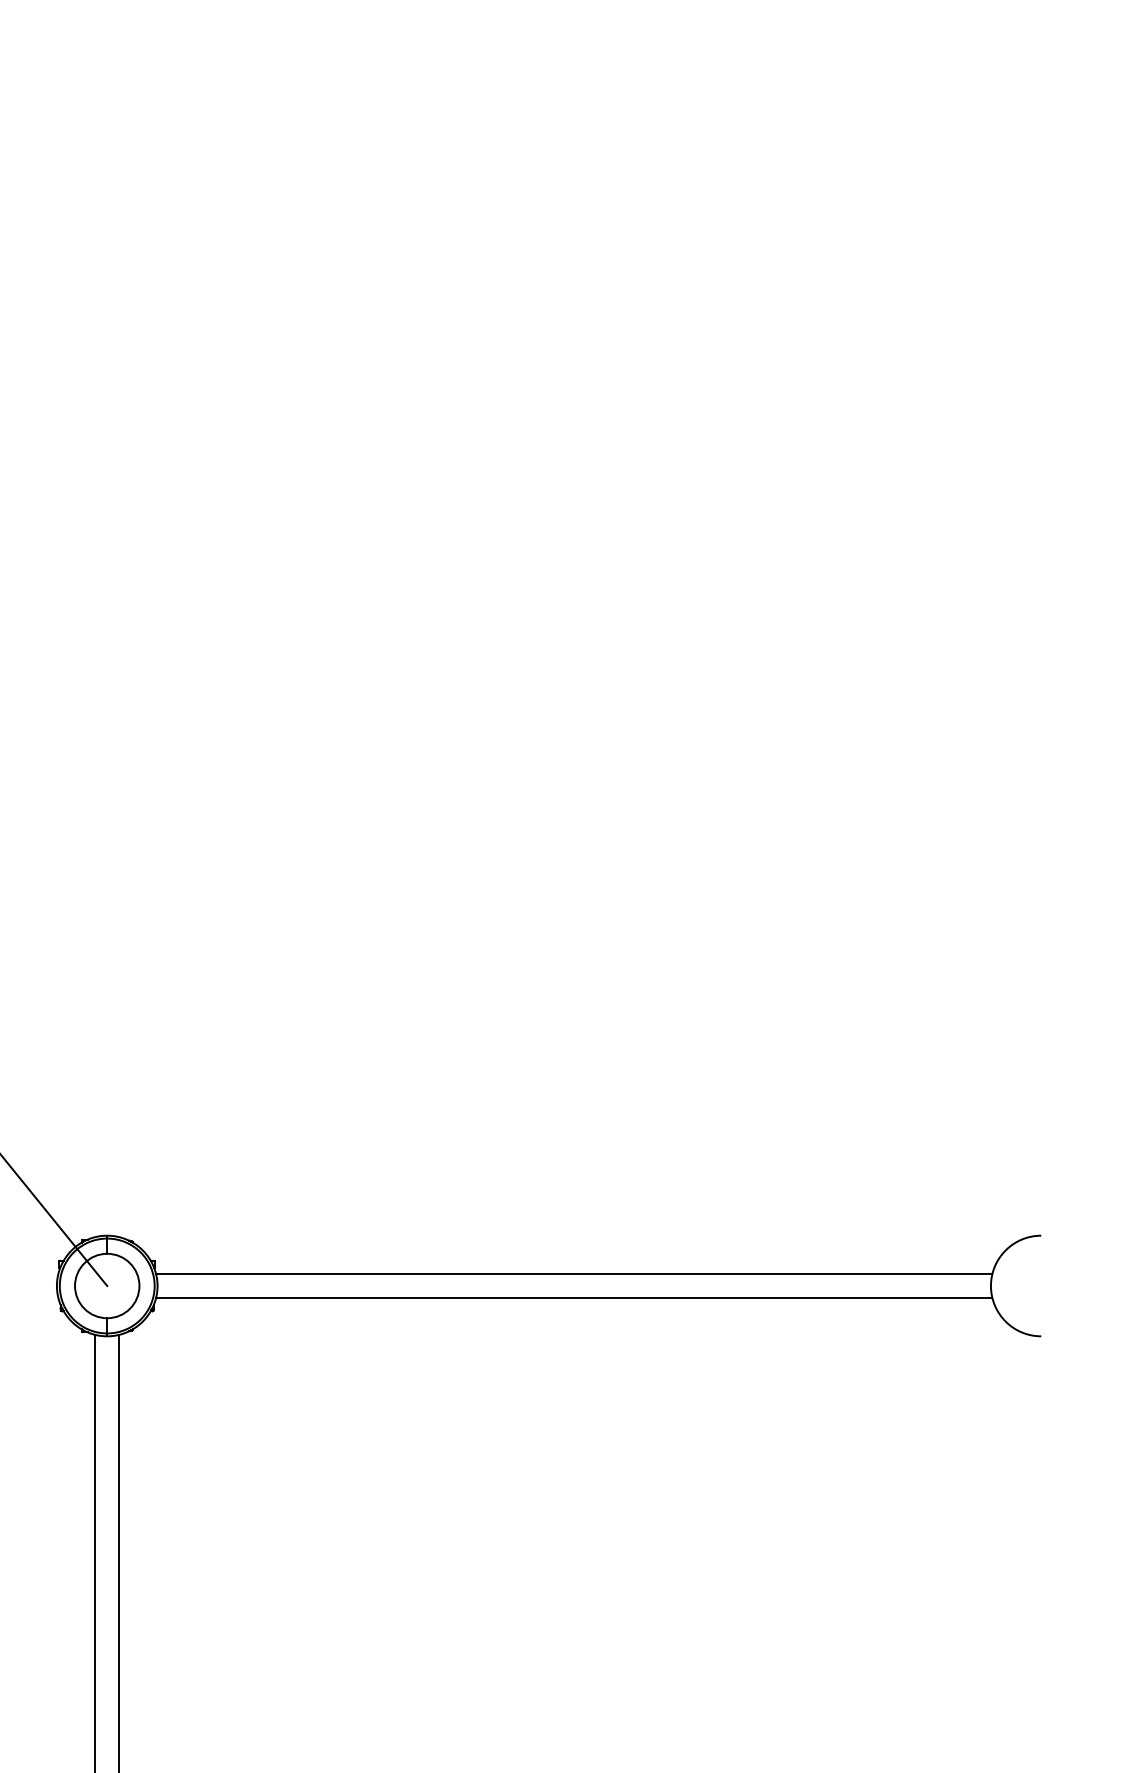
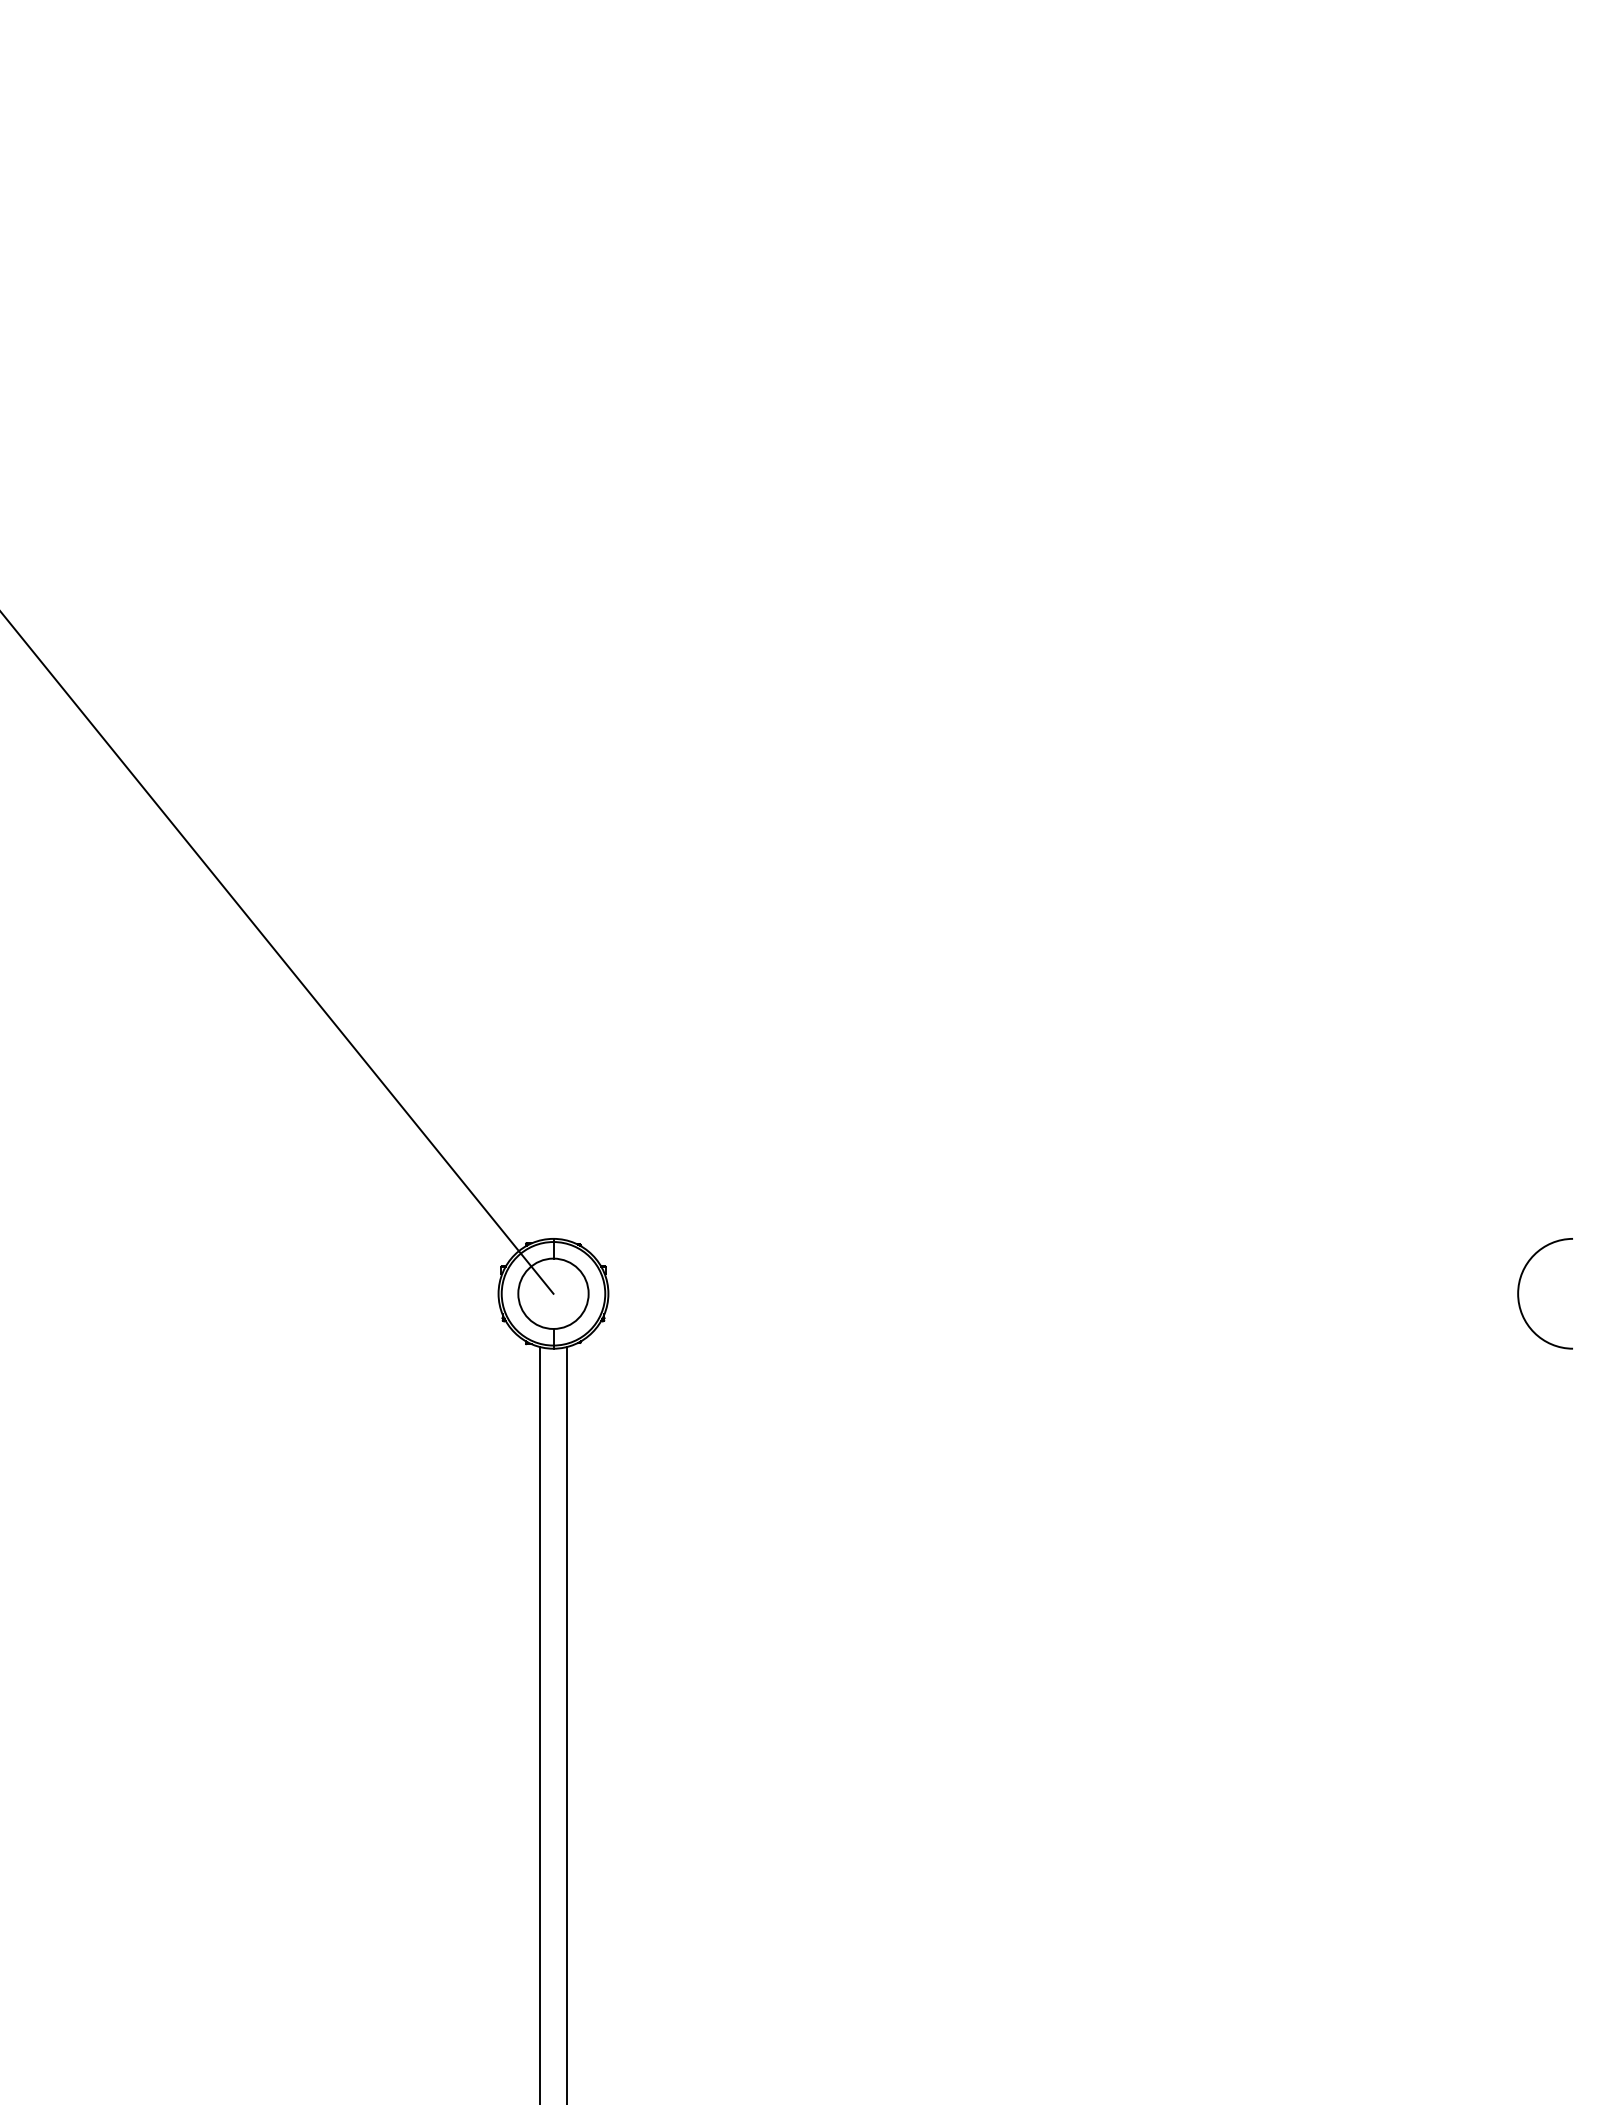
line: (573, 1273) -> (1062, 1280), removed
line: (573, 1298) -> (1062, 1307), removed

